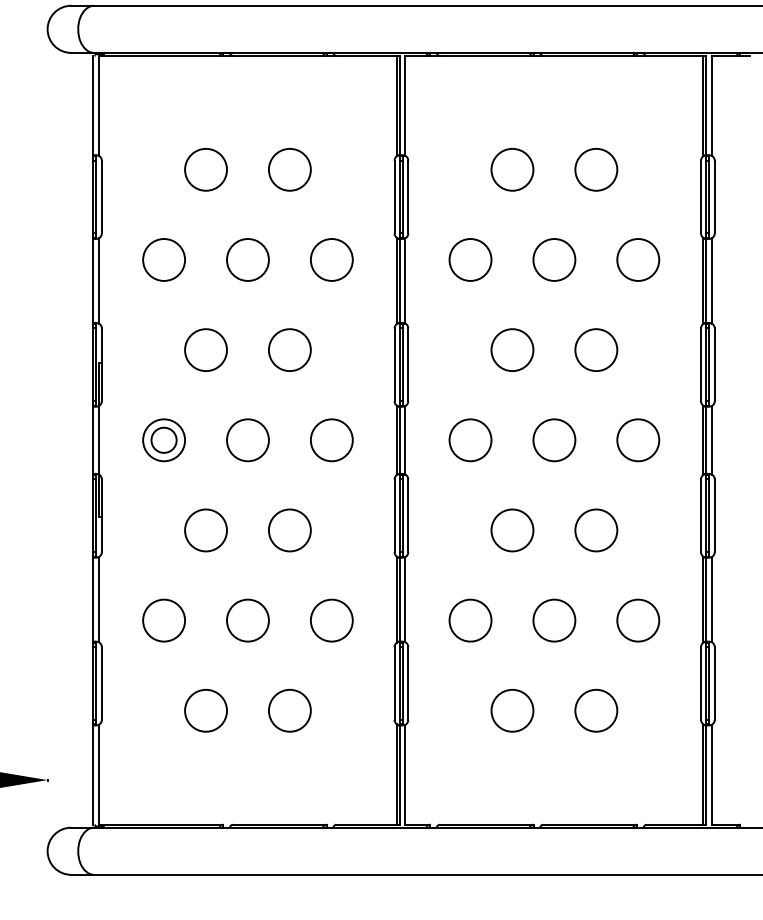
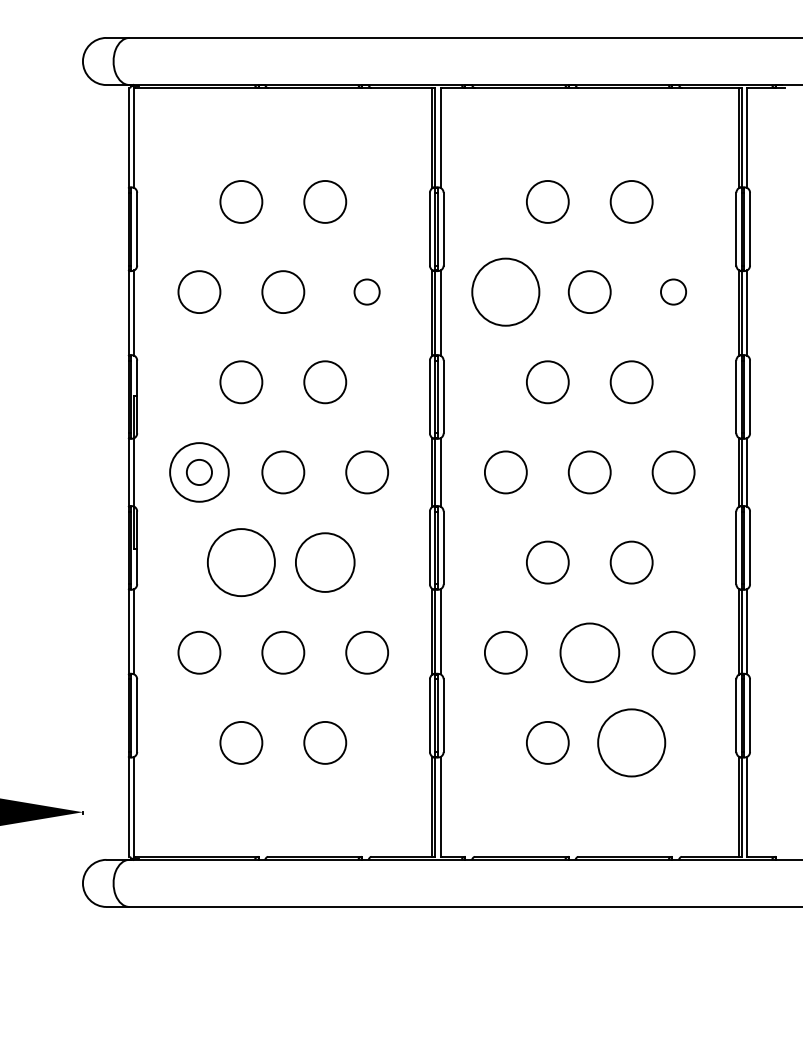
circle: (331, 259) -> (366, 291), size x0.6
circle: (470, 259) -> (505, 291), size x1.6
circle: (638, 259) -> (673, 291), size x0.6
circle: (164, 440) -> (199, 472), size x1.4
circle: (206, 530) -> (241, 562), size x1.6
circle: (290, 530) -> (325, 562), size x1.4
circle: (554, 620) -> (589, 652), size x1.4
circle: (596, 710) -> (631, 742), size x1.6

